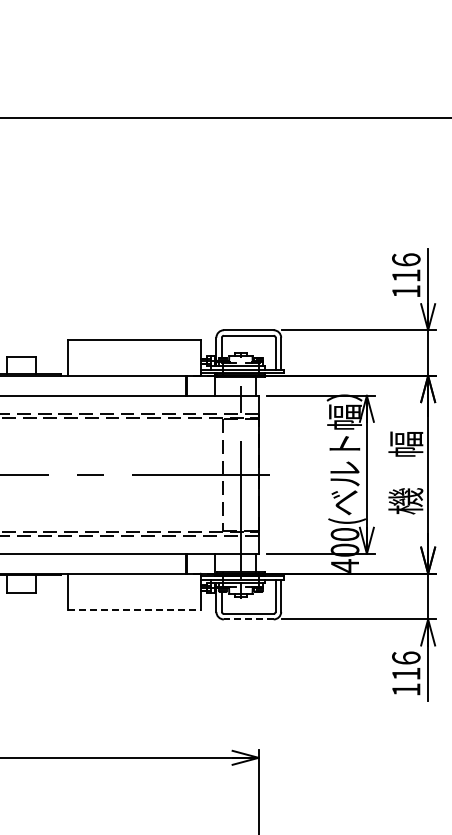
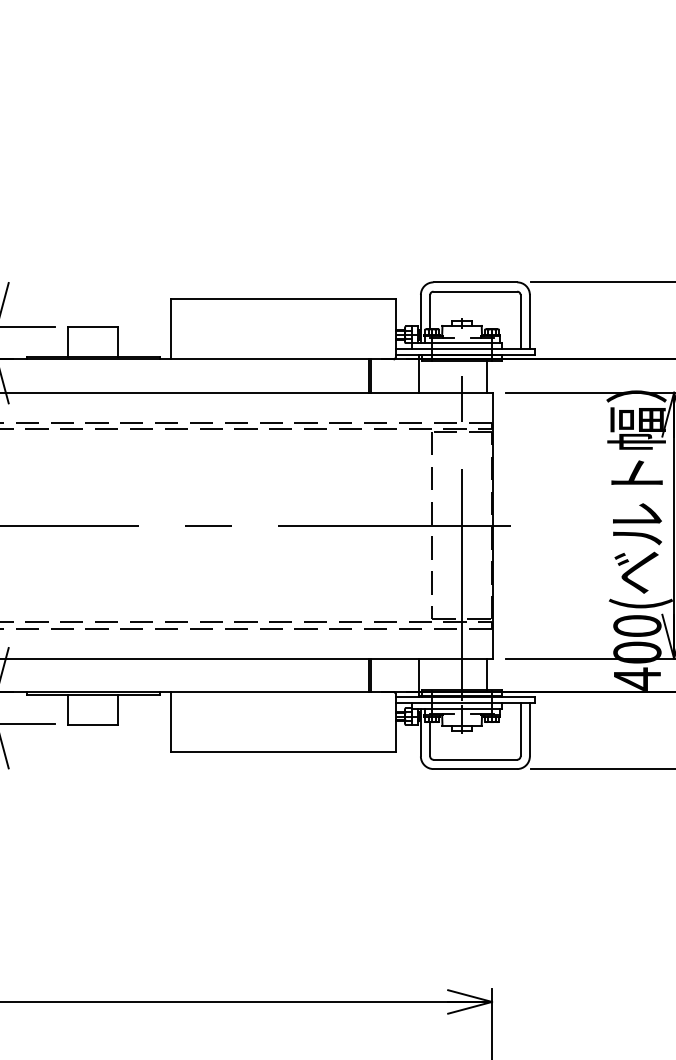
line: (134, 609) -> (283, 752), dashed -> solid
line: (248, 619) -> (474, 769), dashed -> solid

